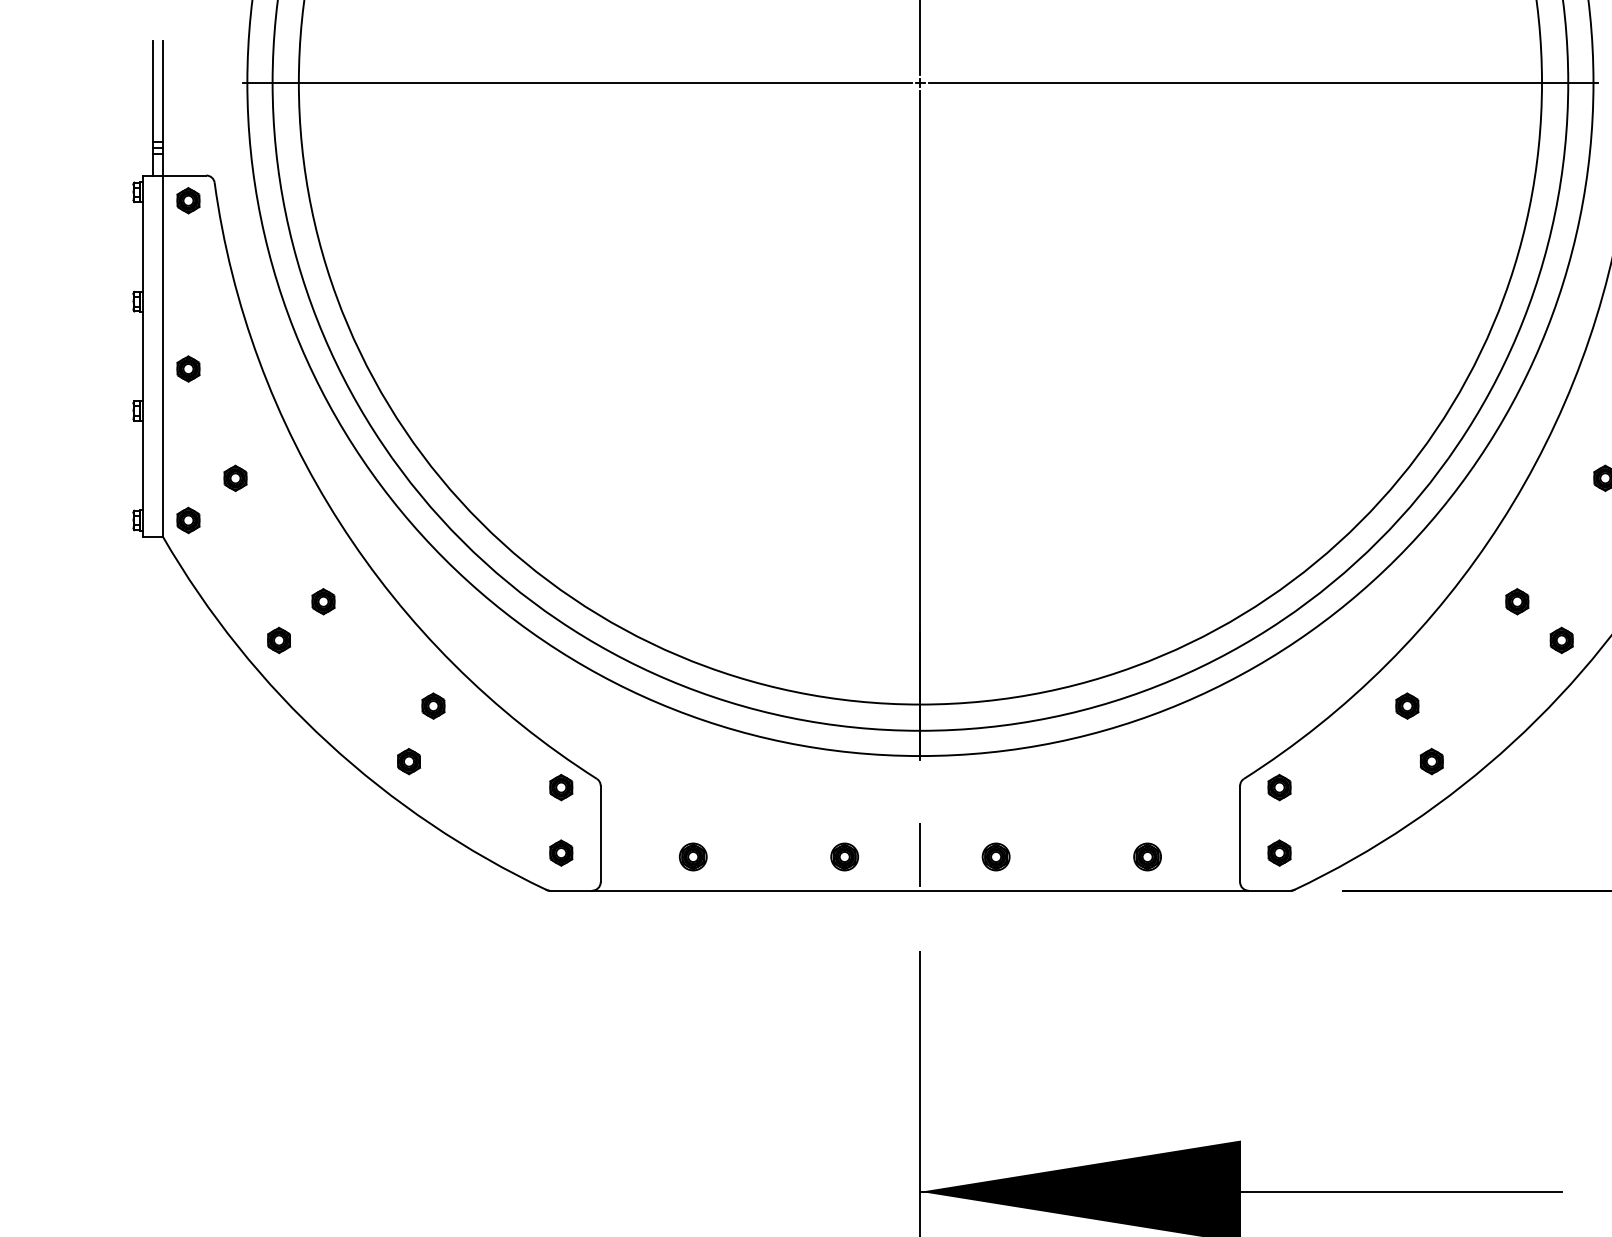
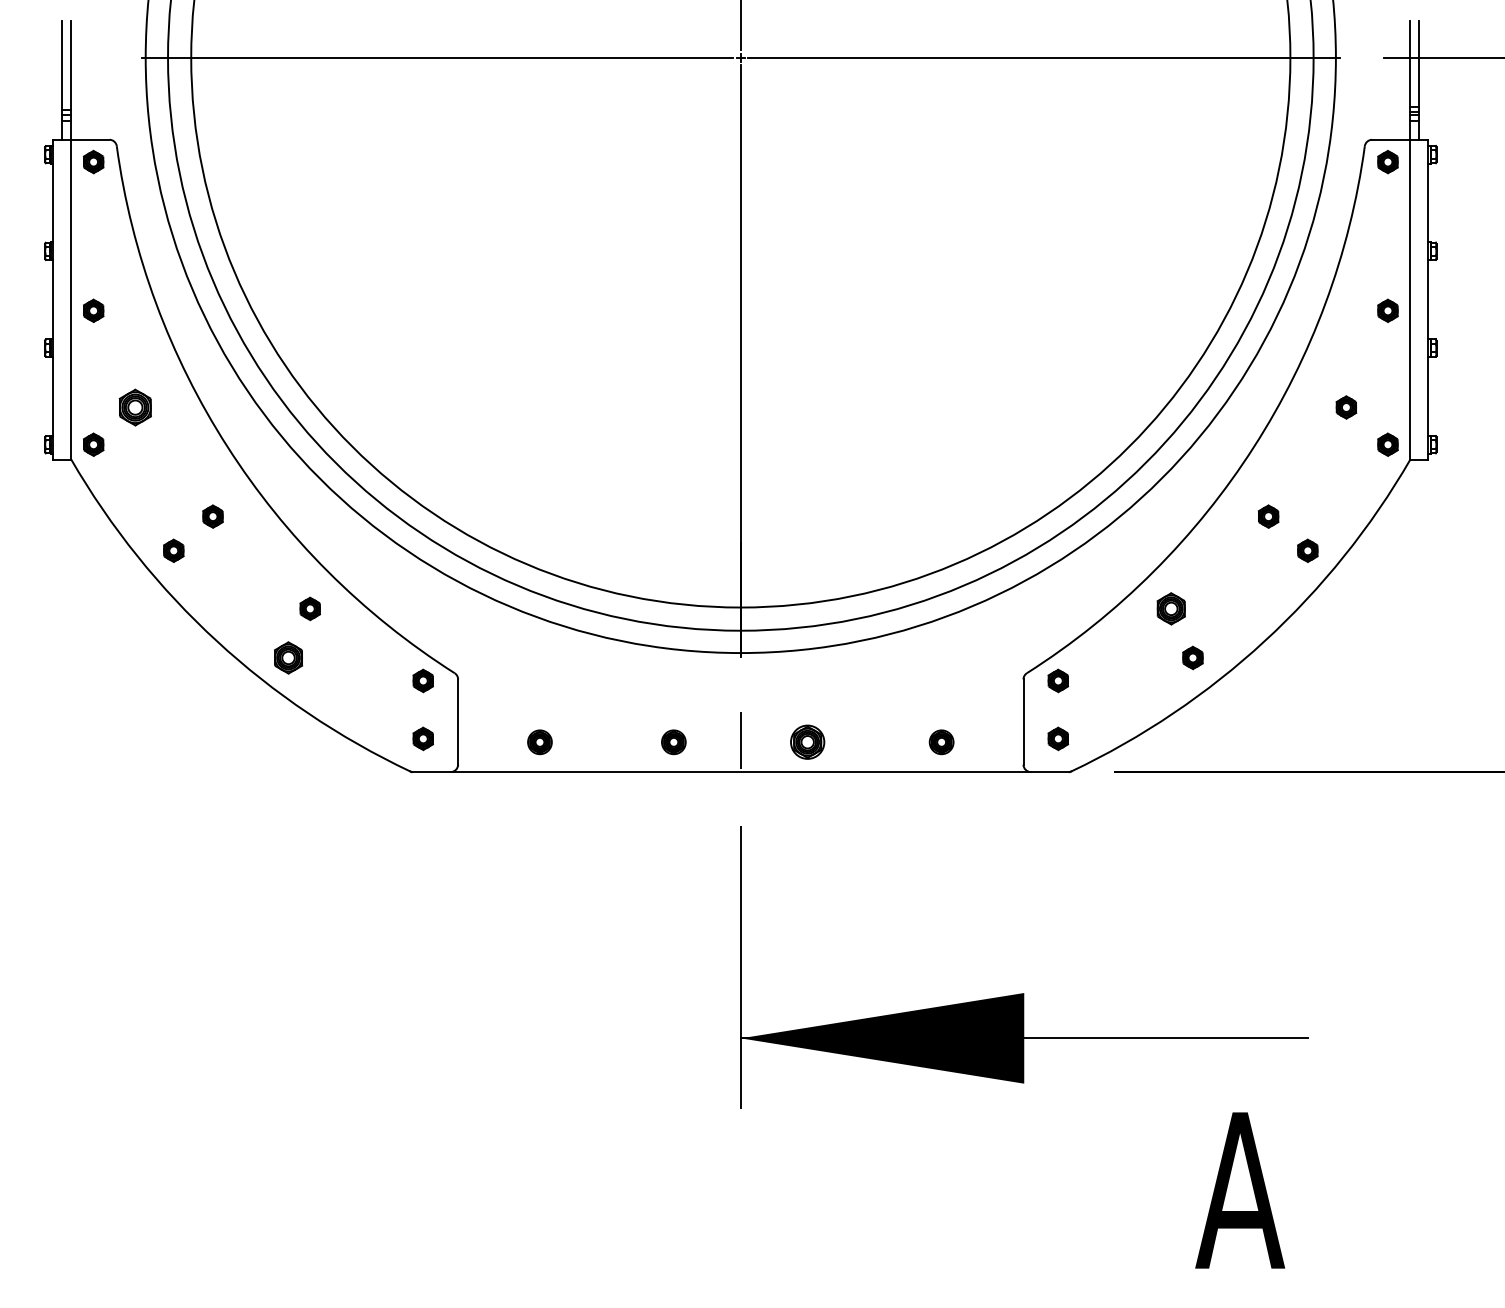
part: (234, 478) -> (134, 407), size x1.6
part: (1407, 705) -> (1171, 608), size x1.4
part: (408, 761) -> (288, 657), size x1.4
part: (995, 857) -> (807, 742), size x1.4

